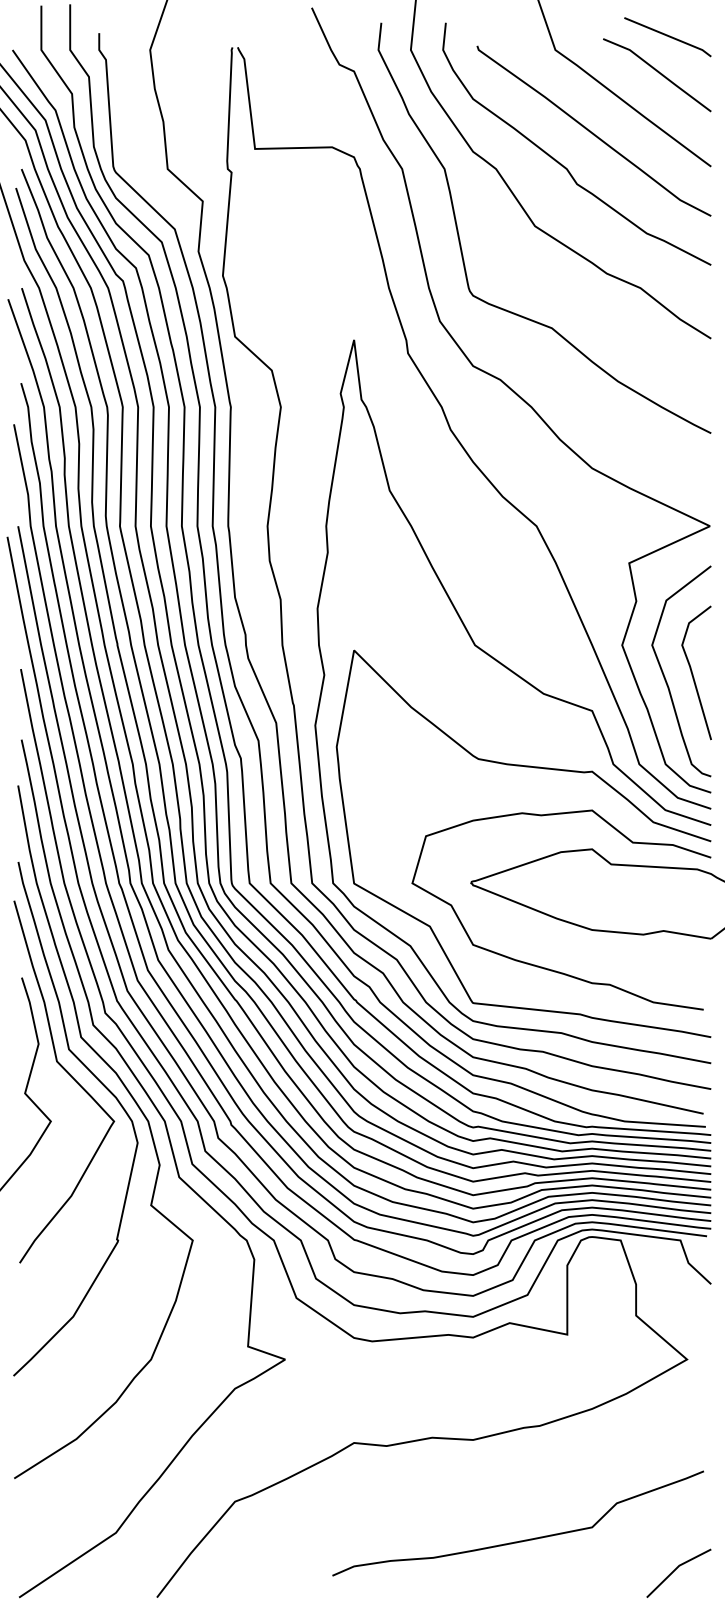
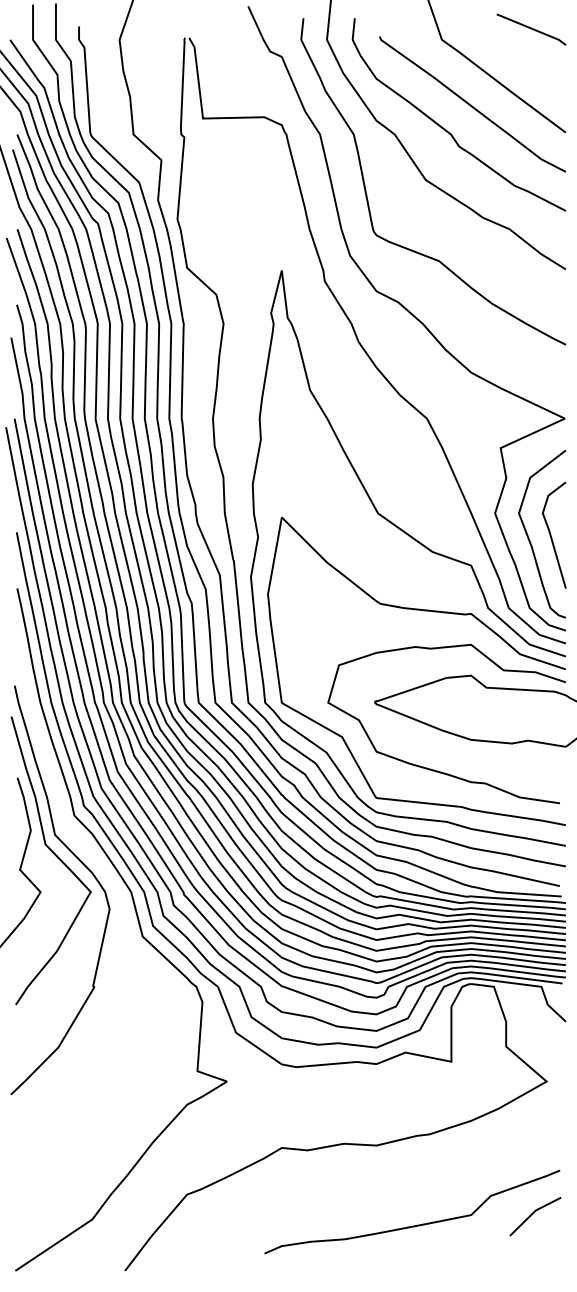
line: (658, 73) -> (523, 58), removed
curve: (138, 1108) -> (110, 881), removed
line: (676, 1569) -> (533, 1213), moved

